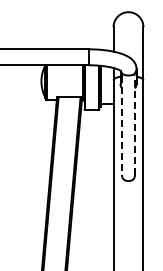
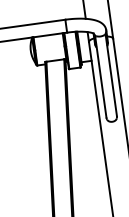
line: (122, 125) -> (101, 77), dashed -> solid
line: (135, 125) -> (111, 76), dashed -> solid

